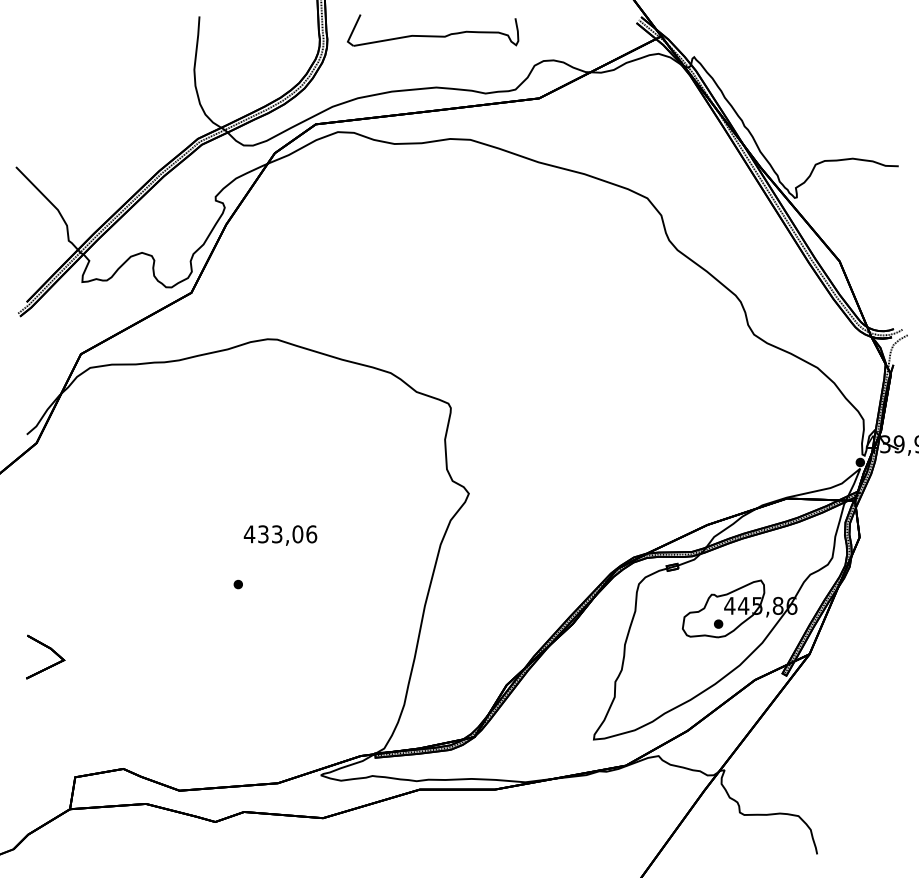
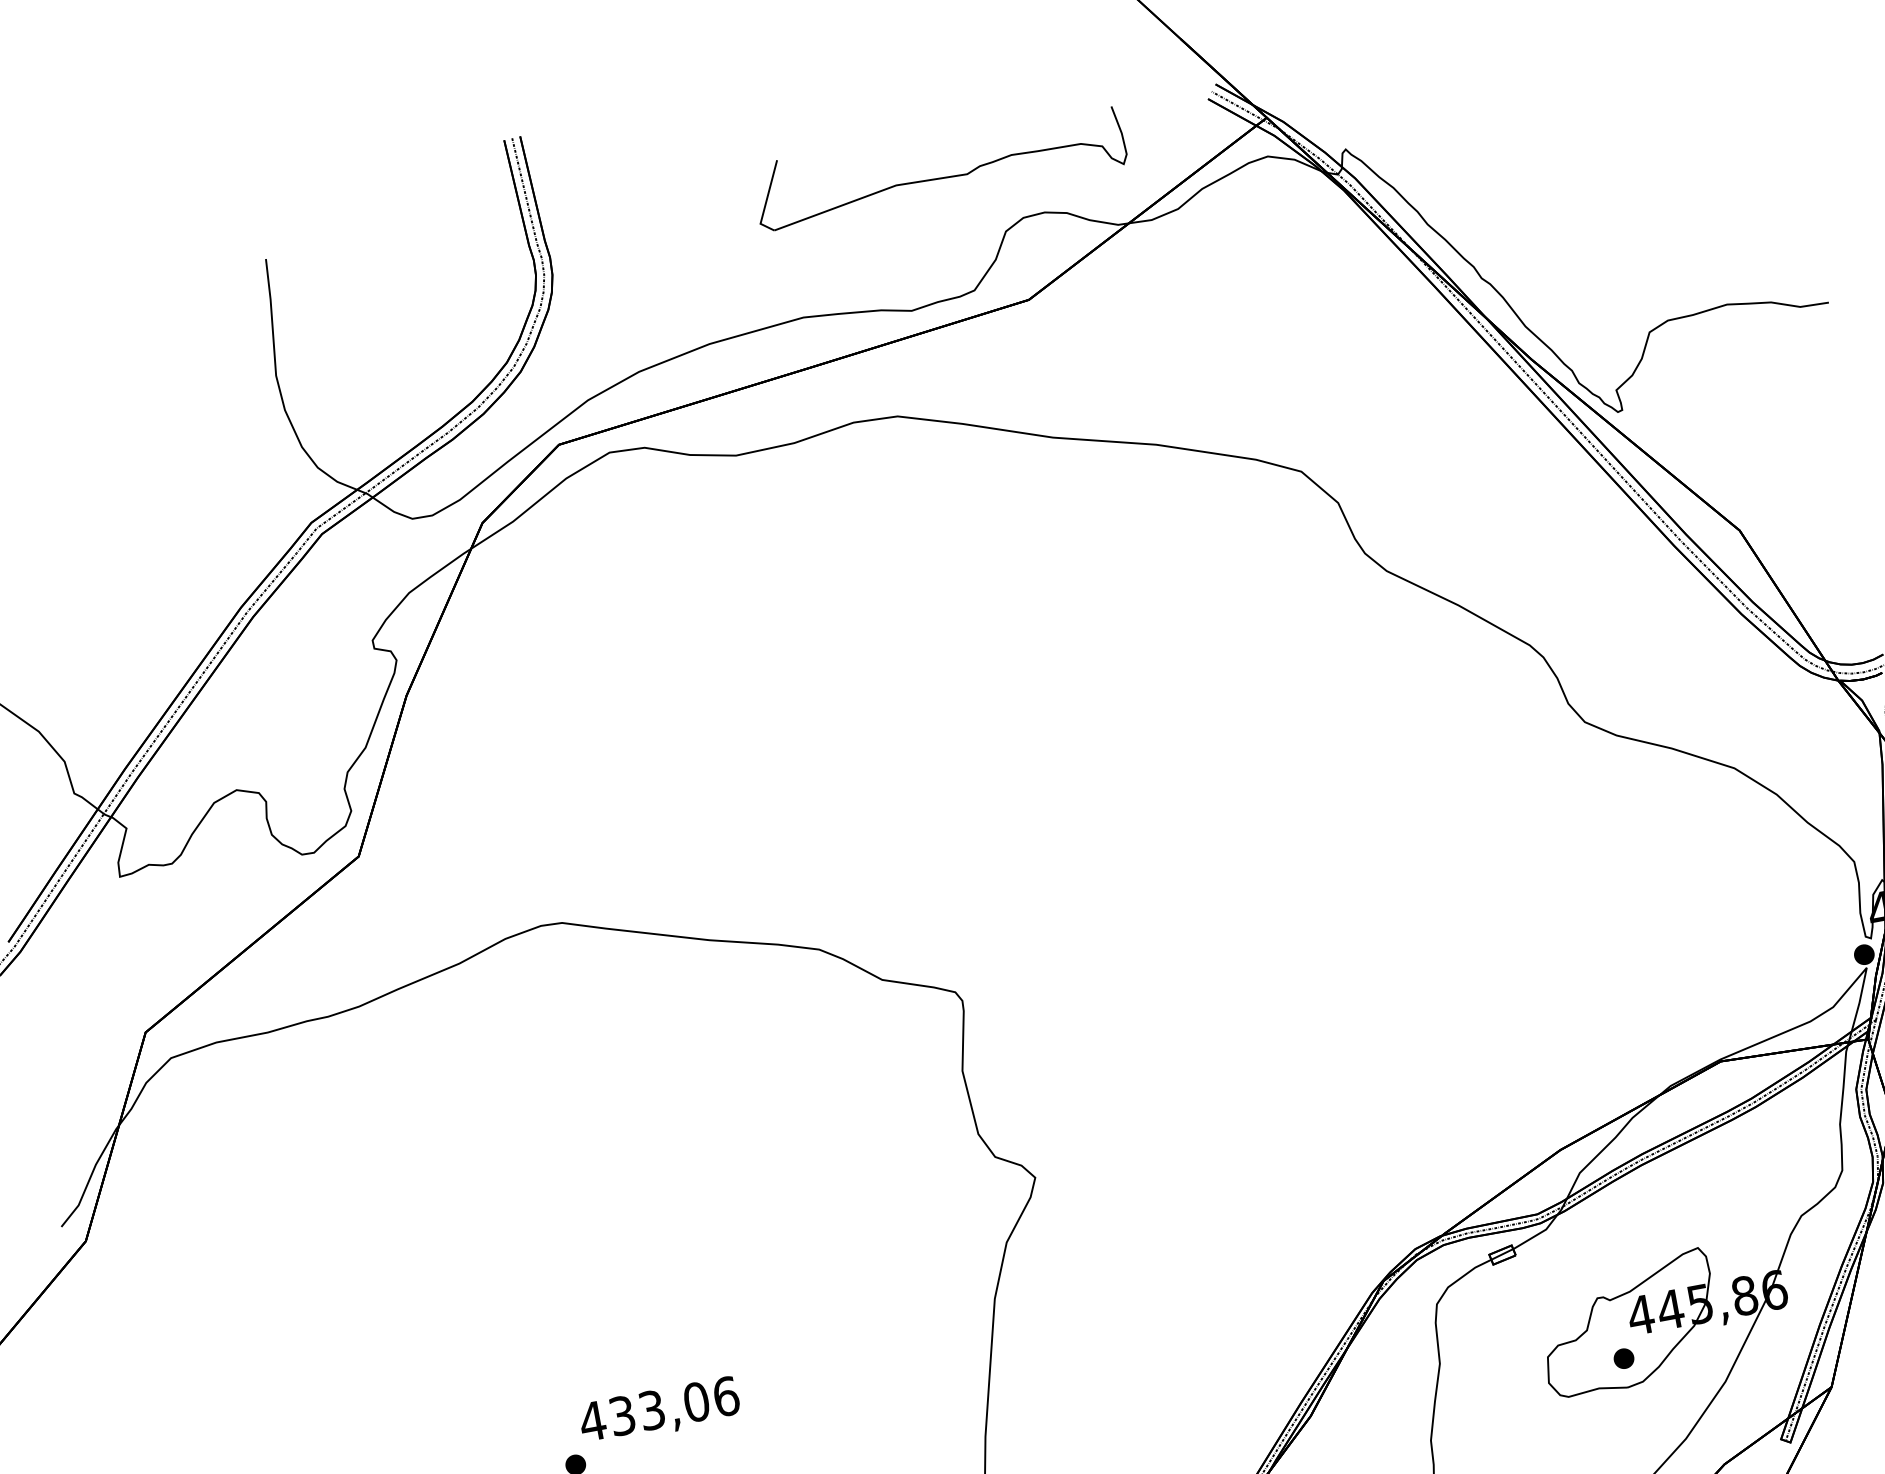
part: (433, 30) -> (940, 165), moved
text: (280, 535) -> (659, 1411), moved

